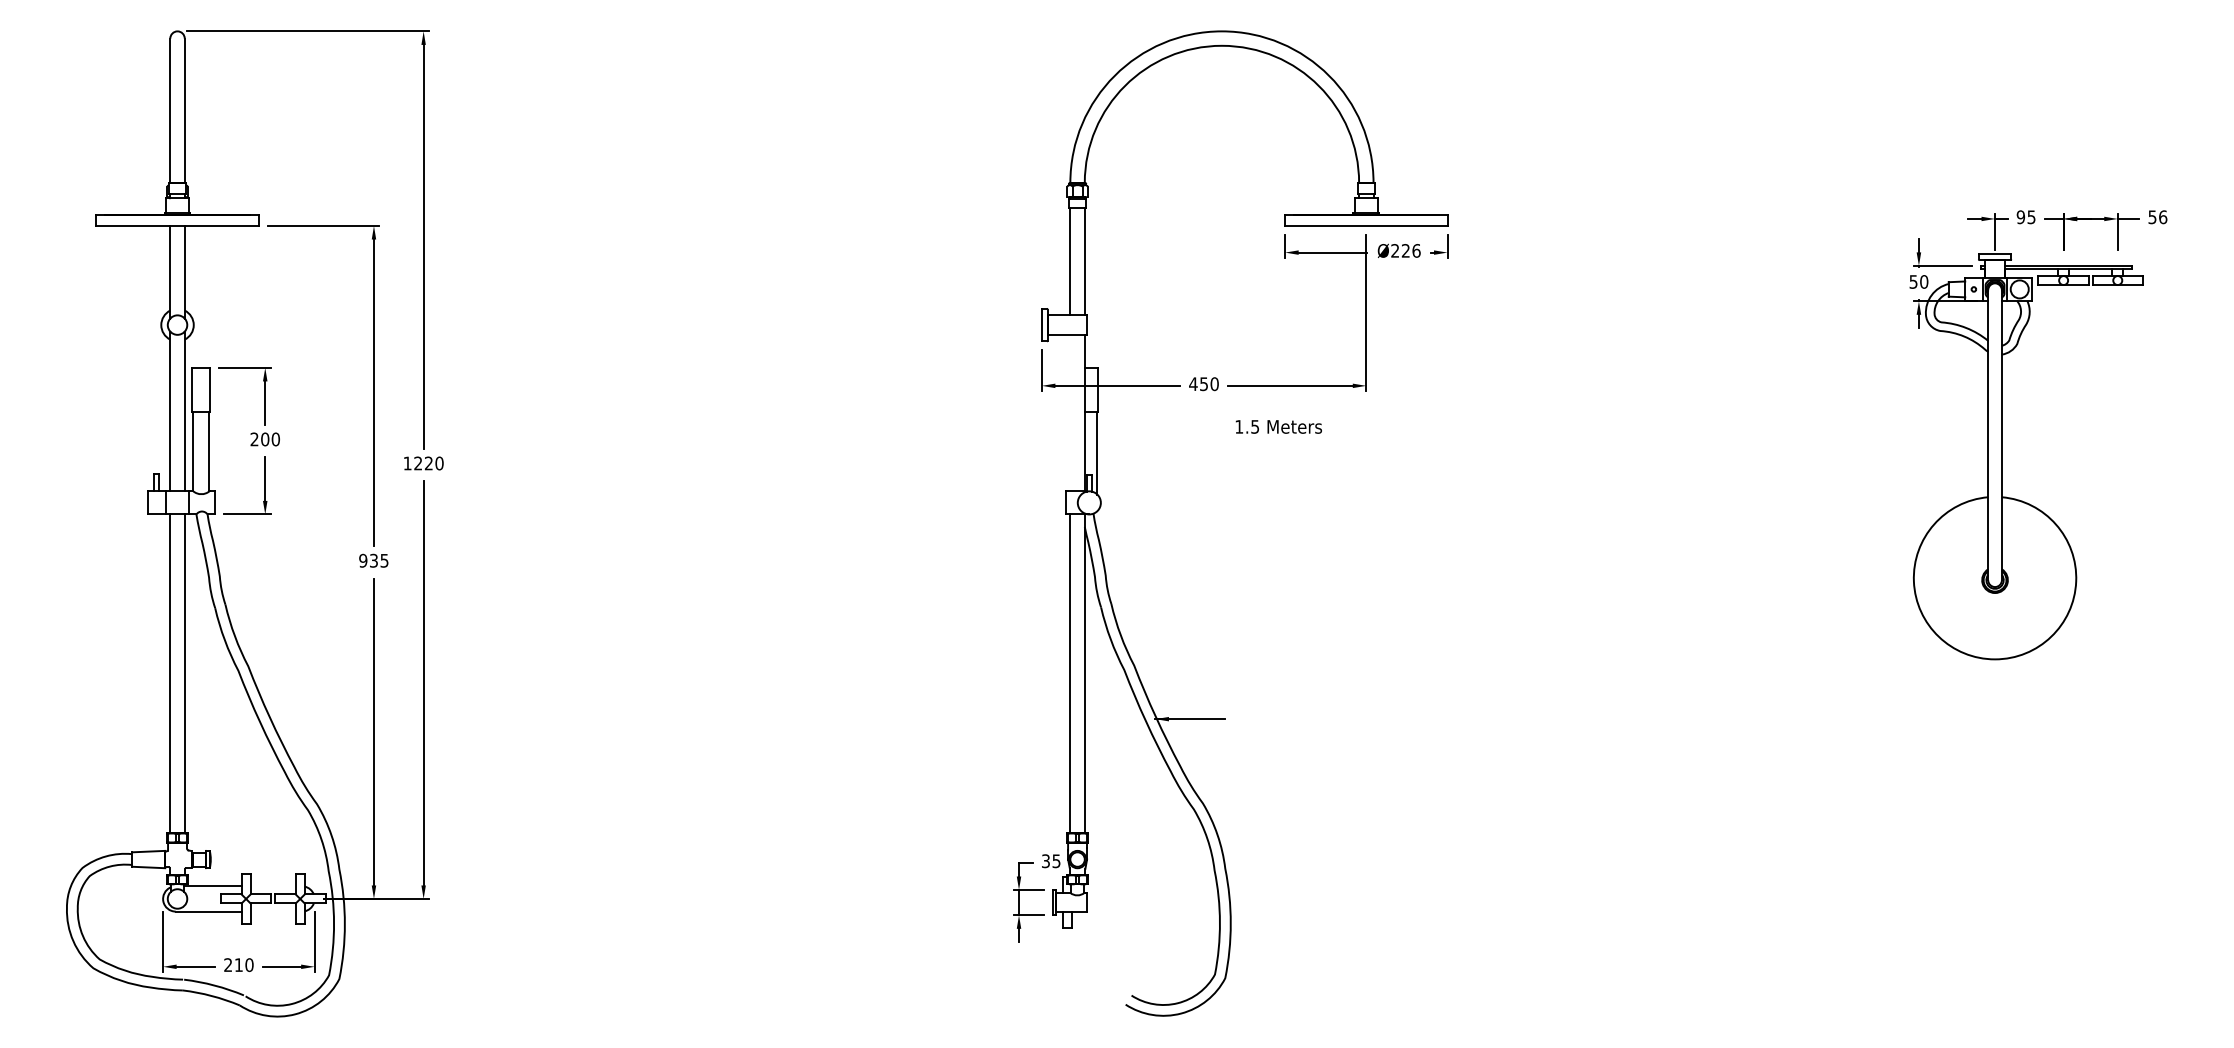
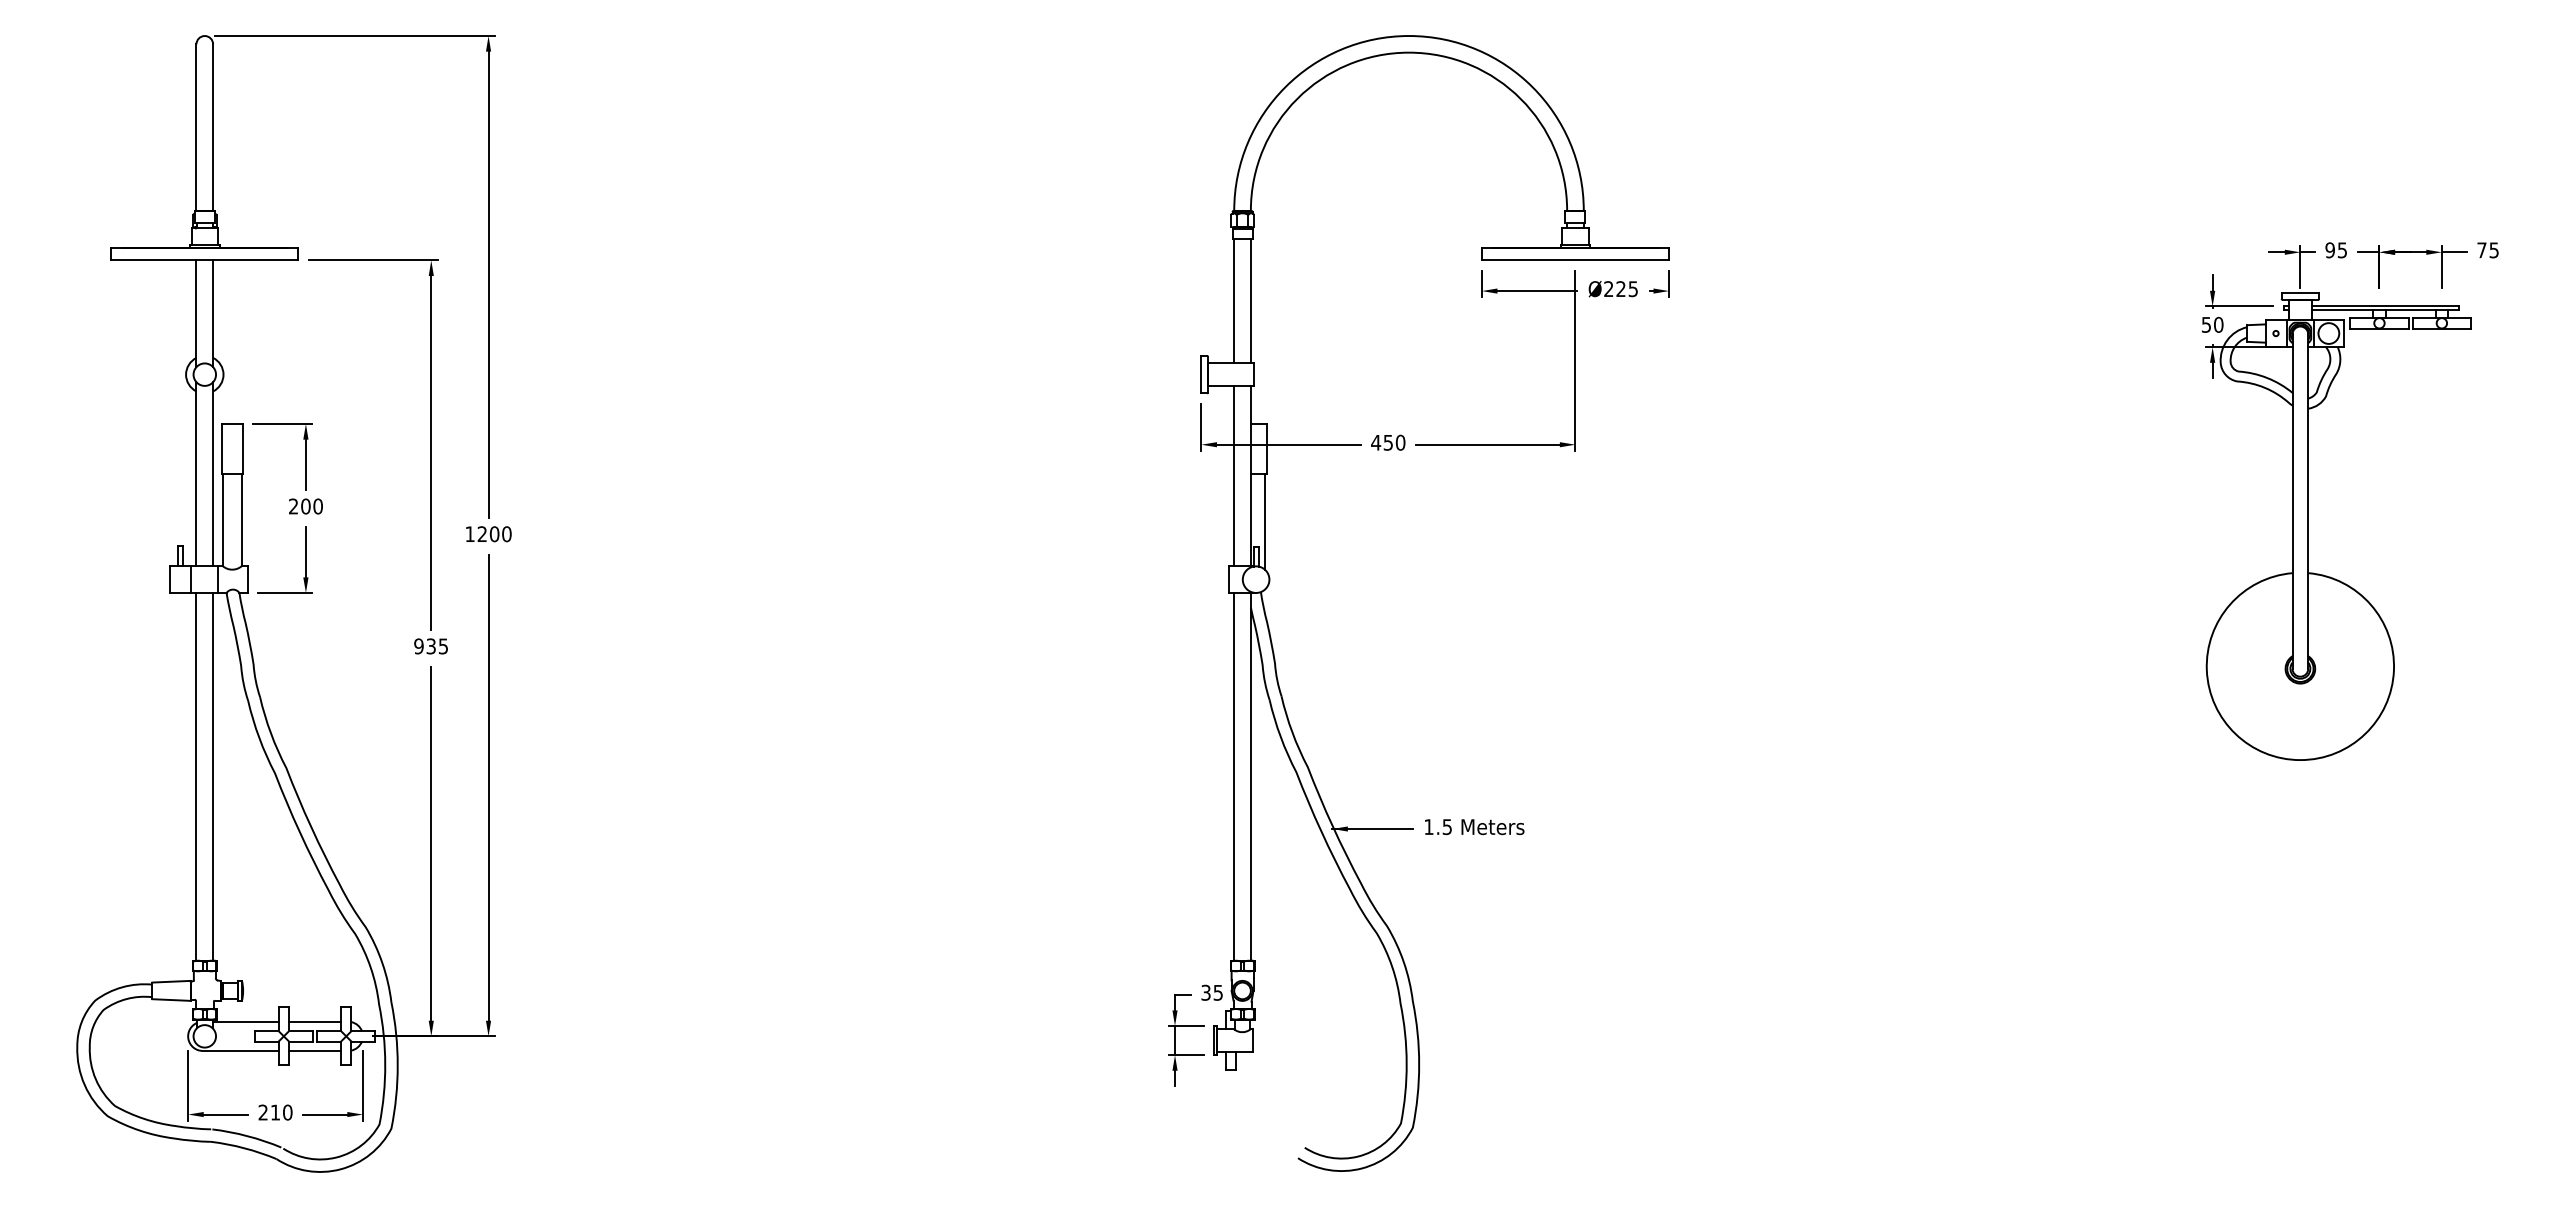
text: (2158, 217) -> (2488, 250), 56 -> 75
text: (1416, 251) -> (1633, 289), Ø226 -> Ø225
line: (1070, 412) -> (1234, 475), added
text: (1278, 427) -> (1474, 827), moved
text: (428, 463) -> (494, 534), 1220 -> 1200
line: (273, 886) -> (315, 1021), added
line: (273, 911) -> (315, 1050), added

